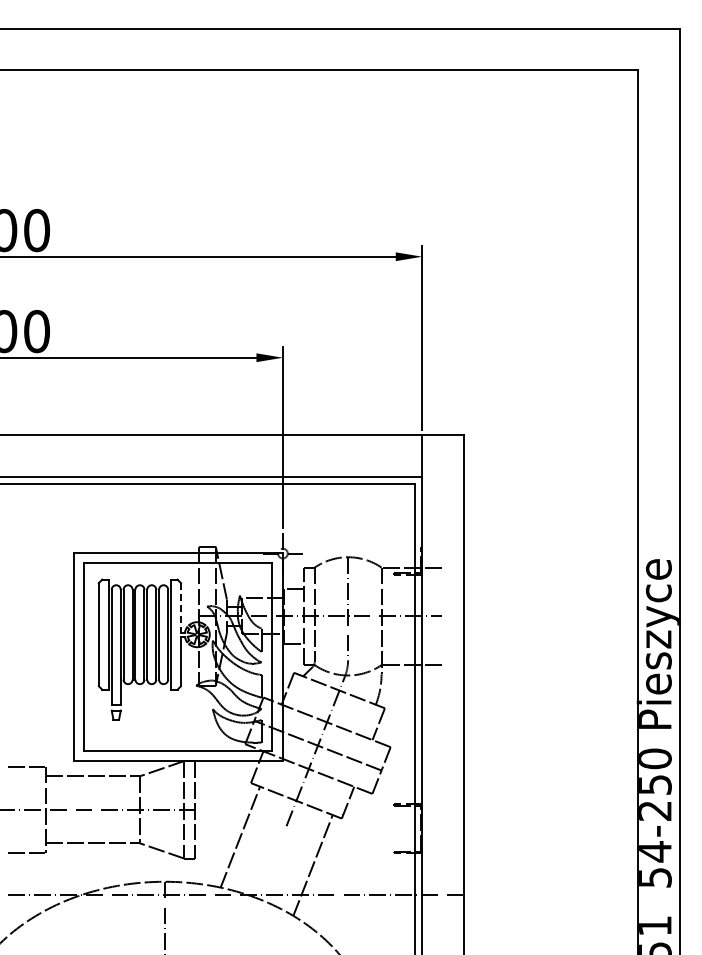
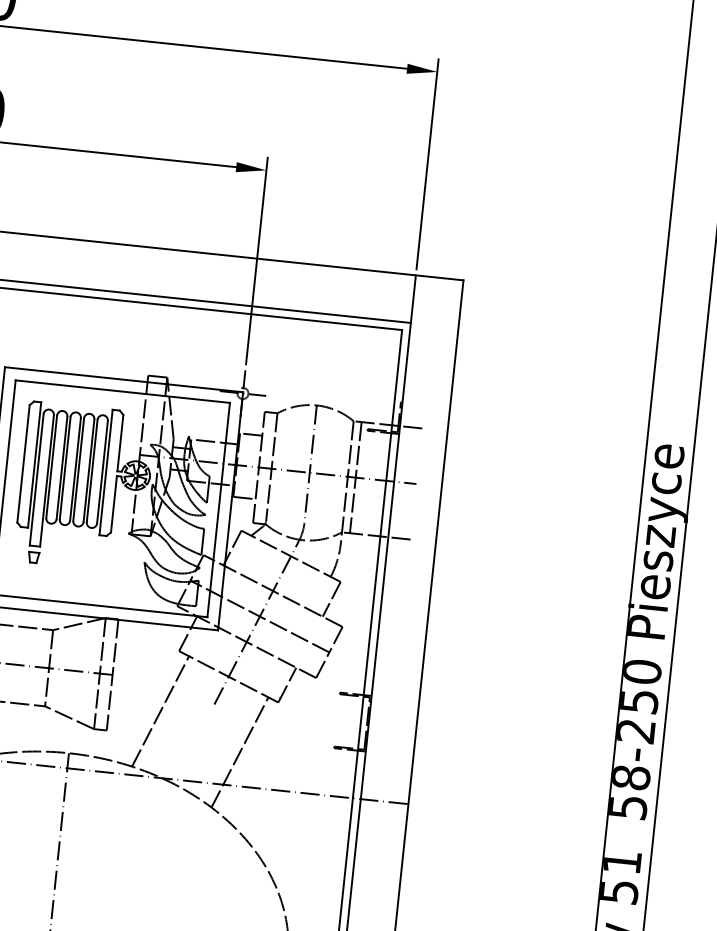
line: (181, 607) -> (120, 442), dashed -> solid
line: (388, 616) -> (355, 477), added
text: (655, 851) -> (631, 777), 54-250 -> 58-250

